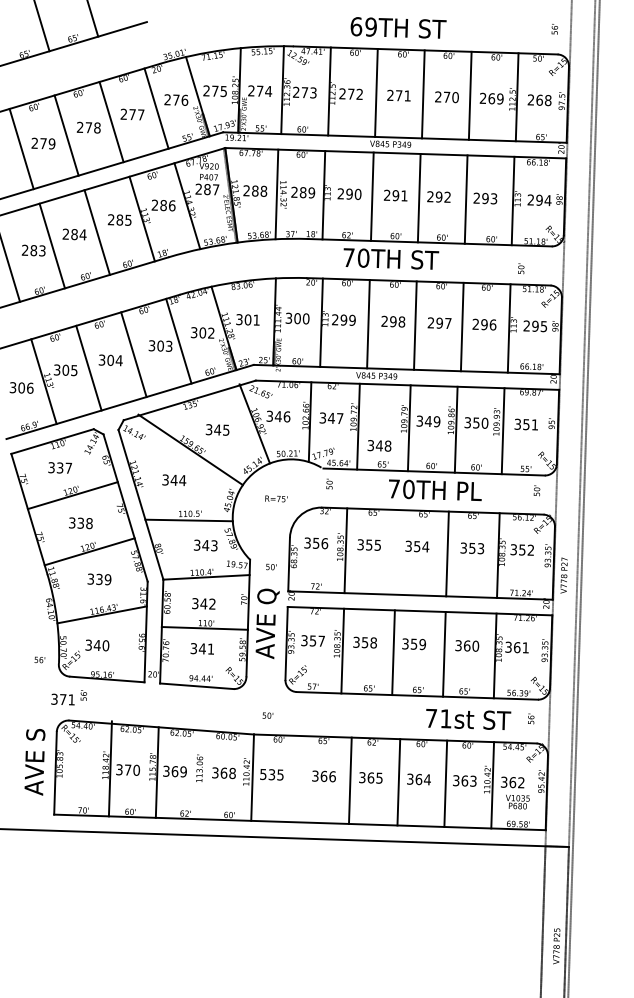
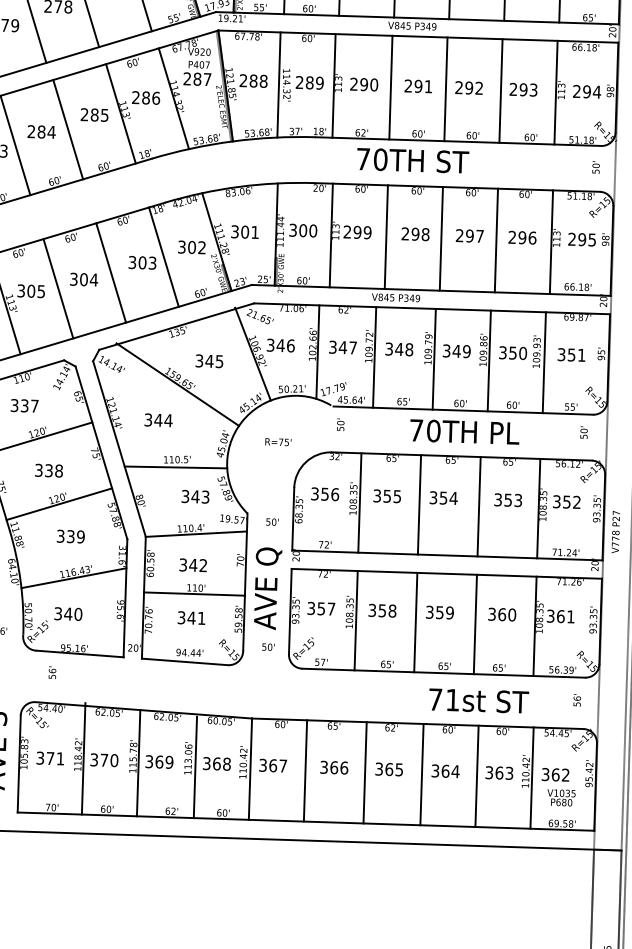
text: (521, 268) -> (596, 167), moved
text: (379, 445) -> (399, 348), moved
line: (396, 552) -> (419, 505), added
text: (62, 699) -> (49, 758), moved
text: (267, 715) -> (267, 646), moved
text: (468, 719) -> (479, 700), moved
text: (271, 774) -> (272, 765), 535 -> 367
line: (205, 776) -> (195, 767), added
line: (299, 779) -> (305, 771), added

